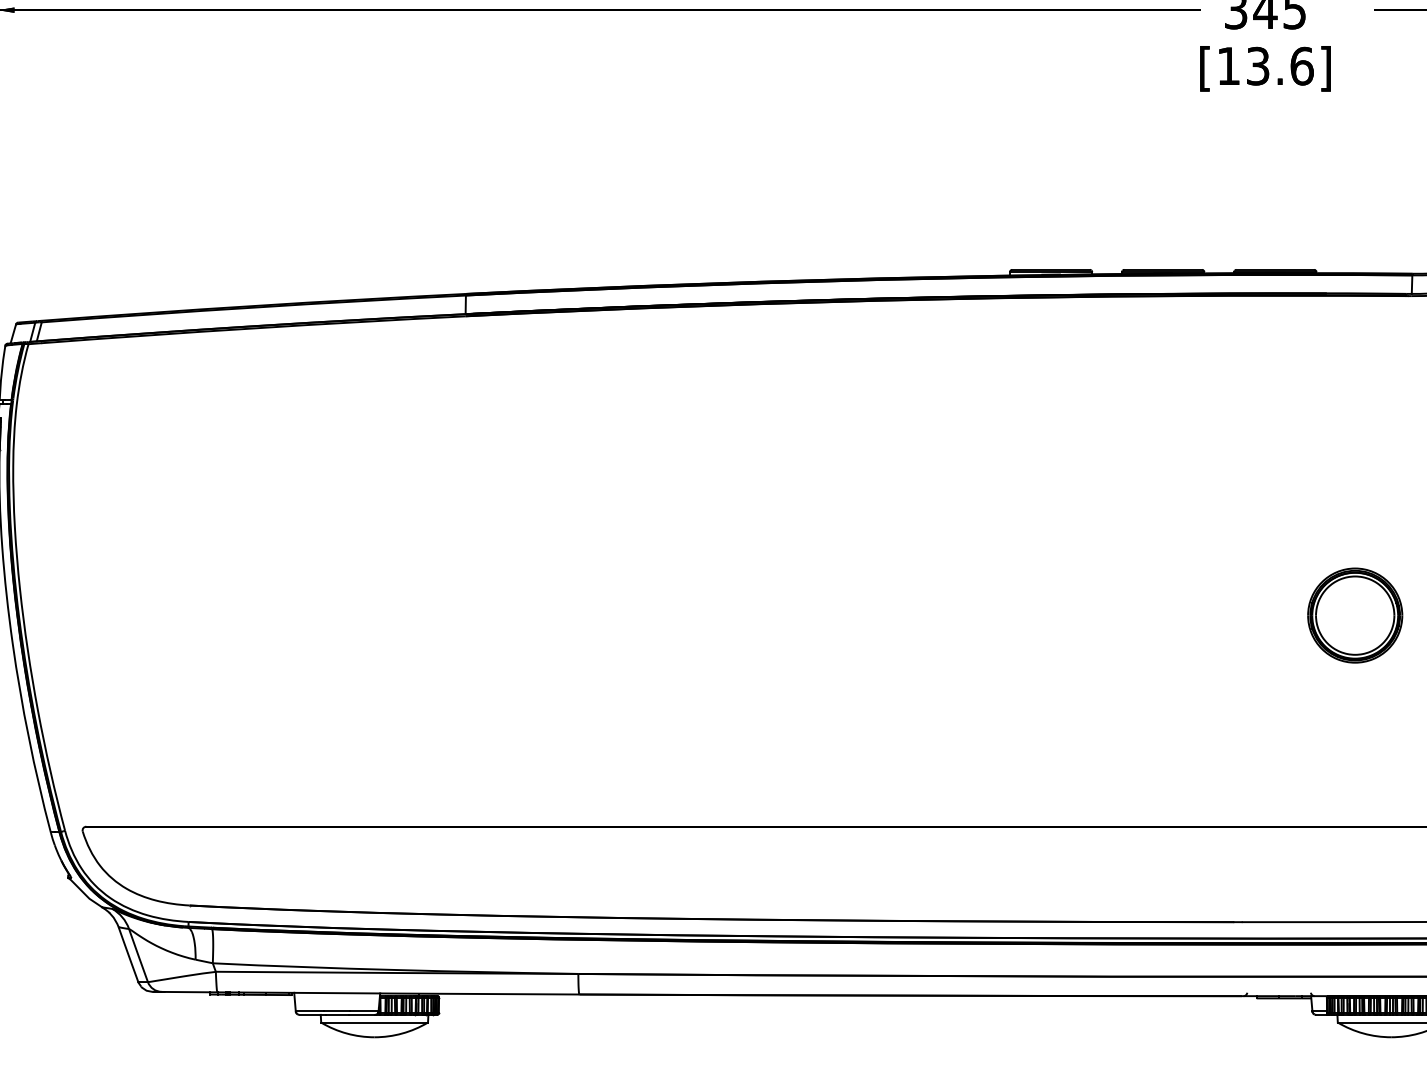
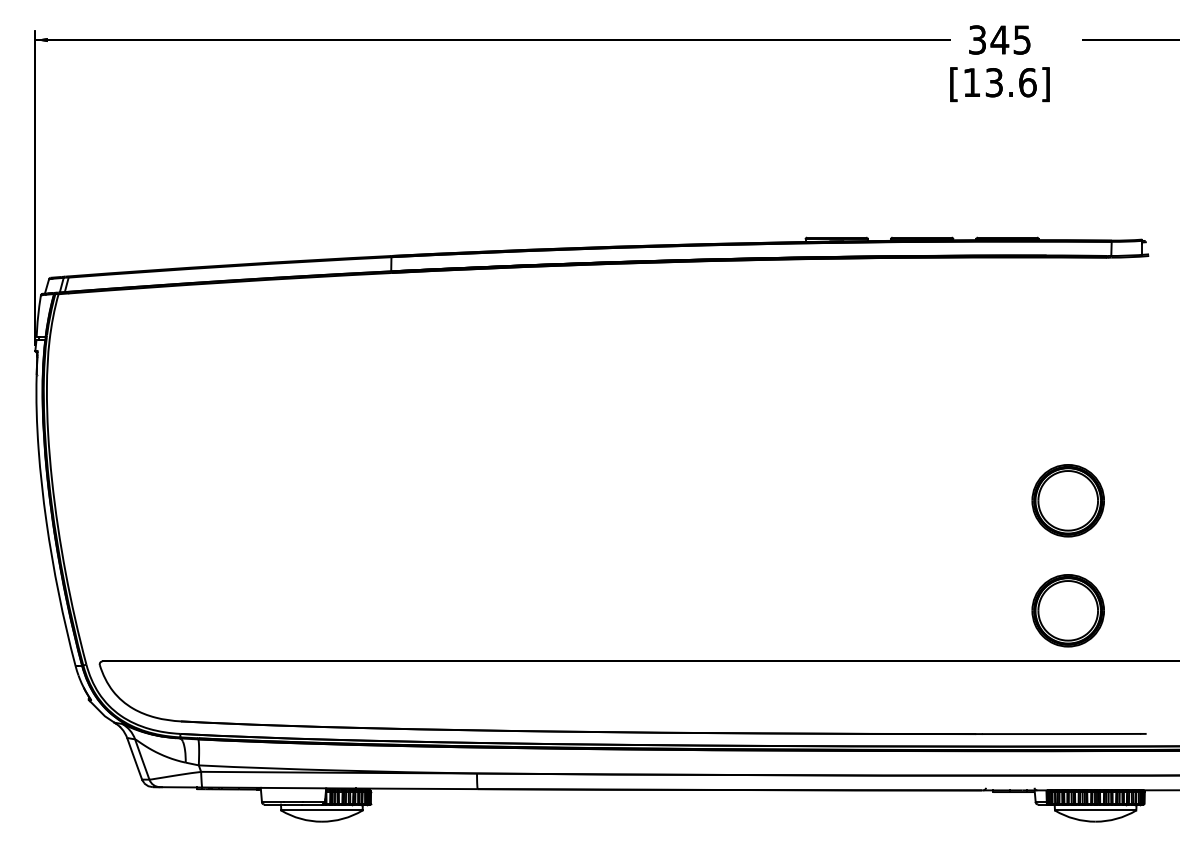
part: (1354, 759) -> (1067, 610), added

